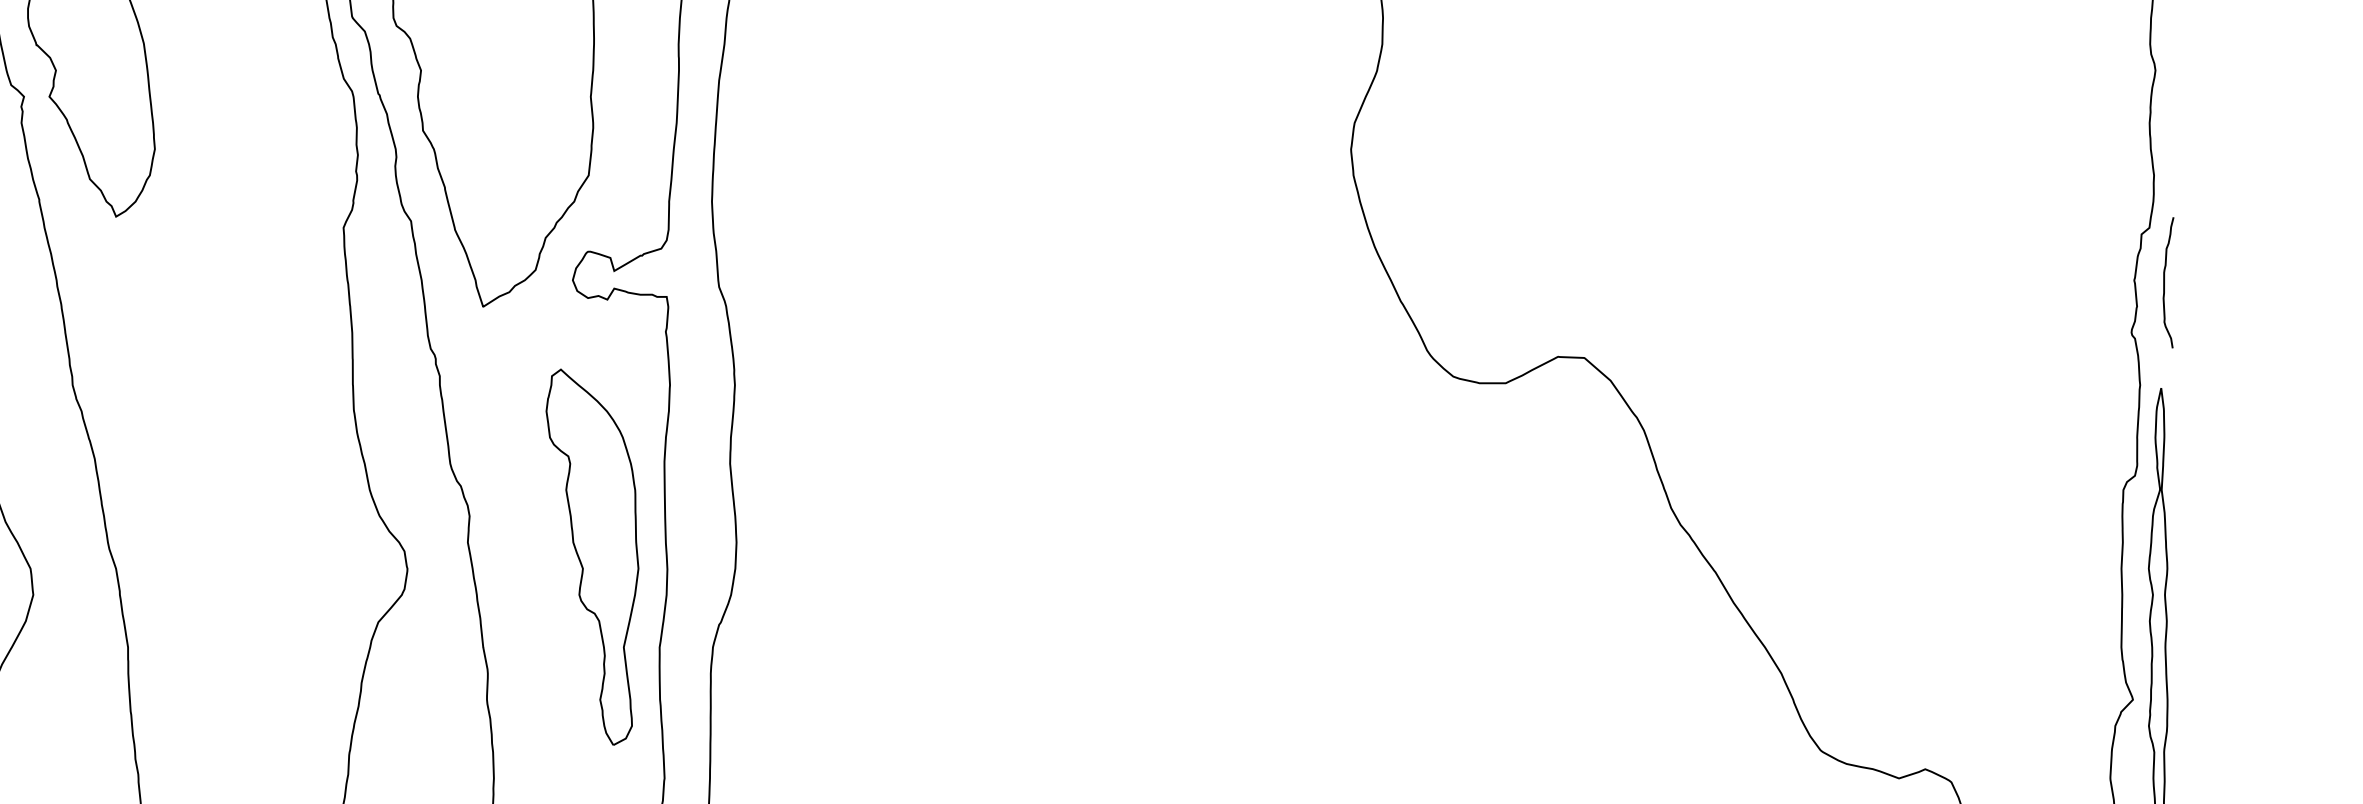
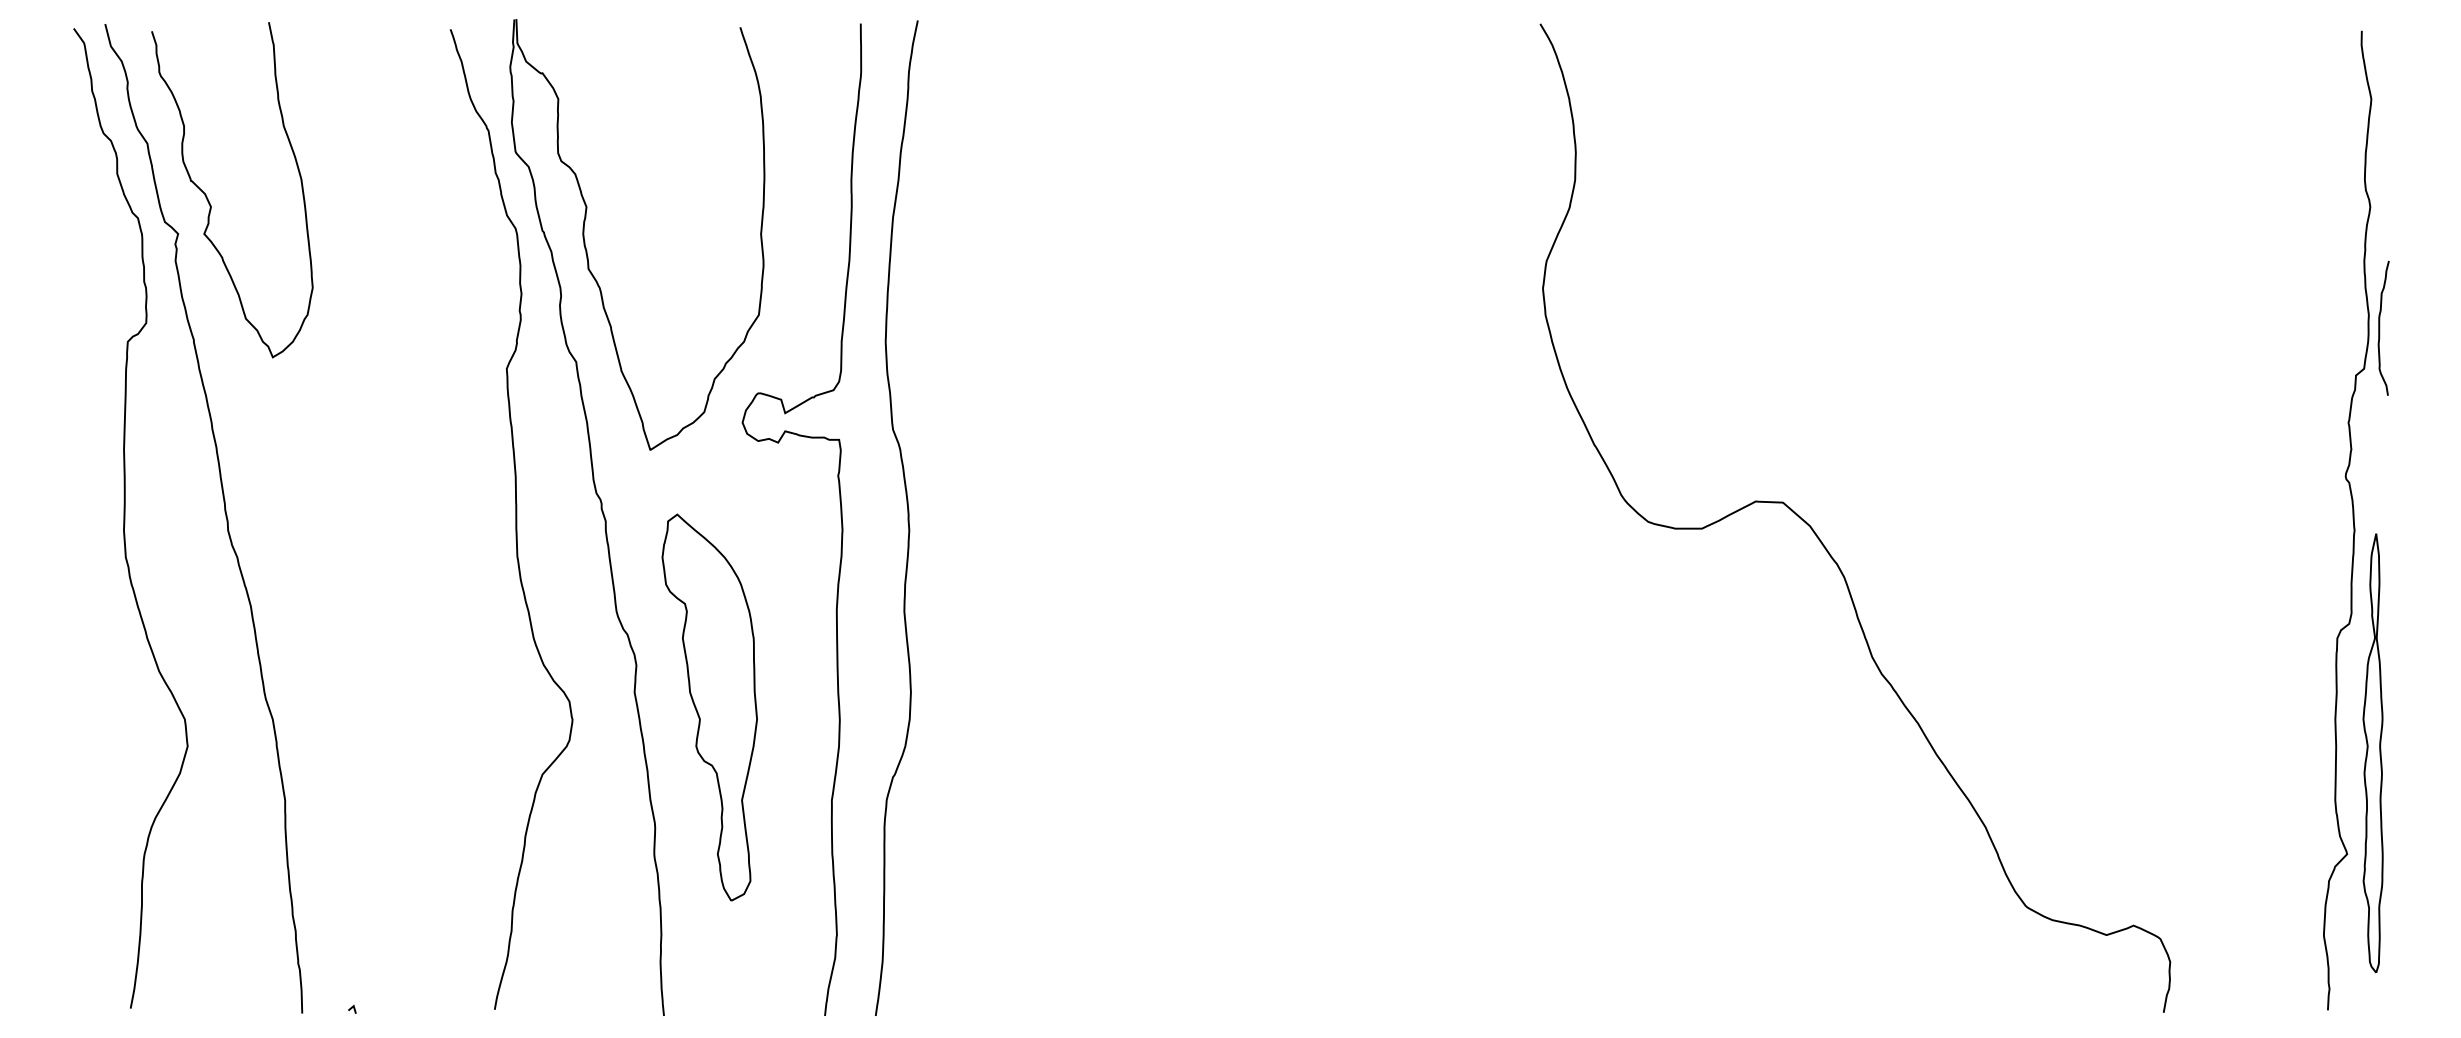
curve: (2165, 281) -> (2380, 327), moved
part: (592, 557) -> (709, 707), moved

